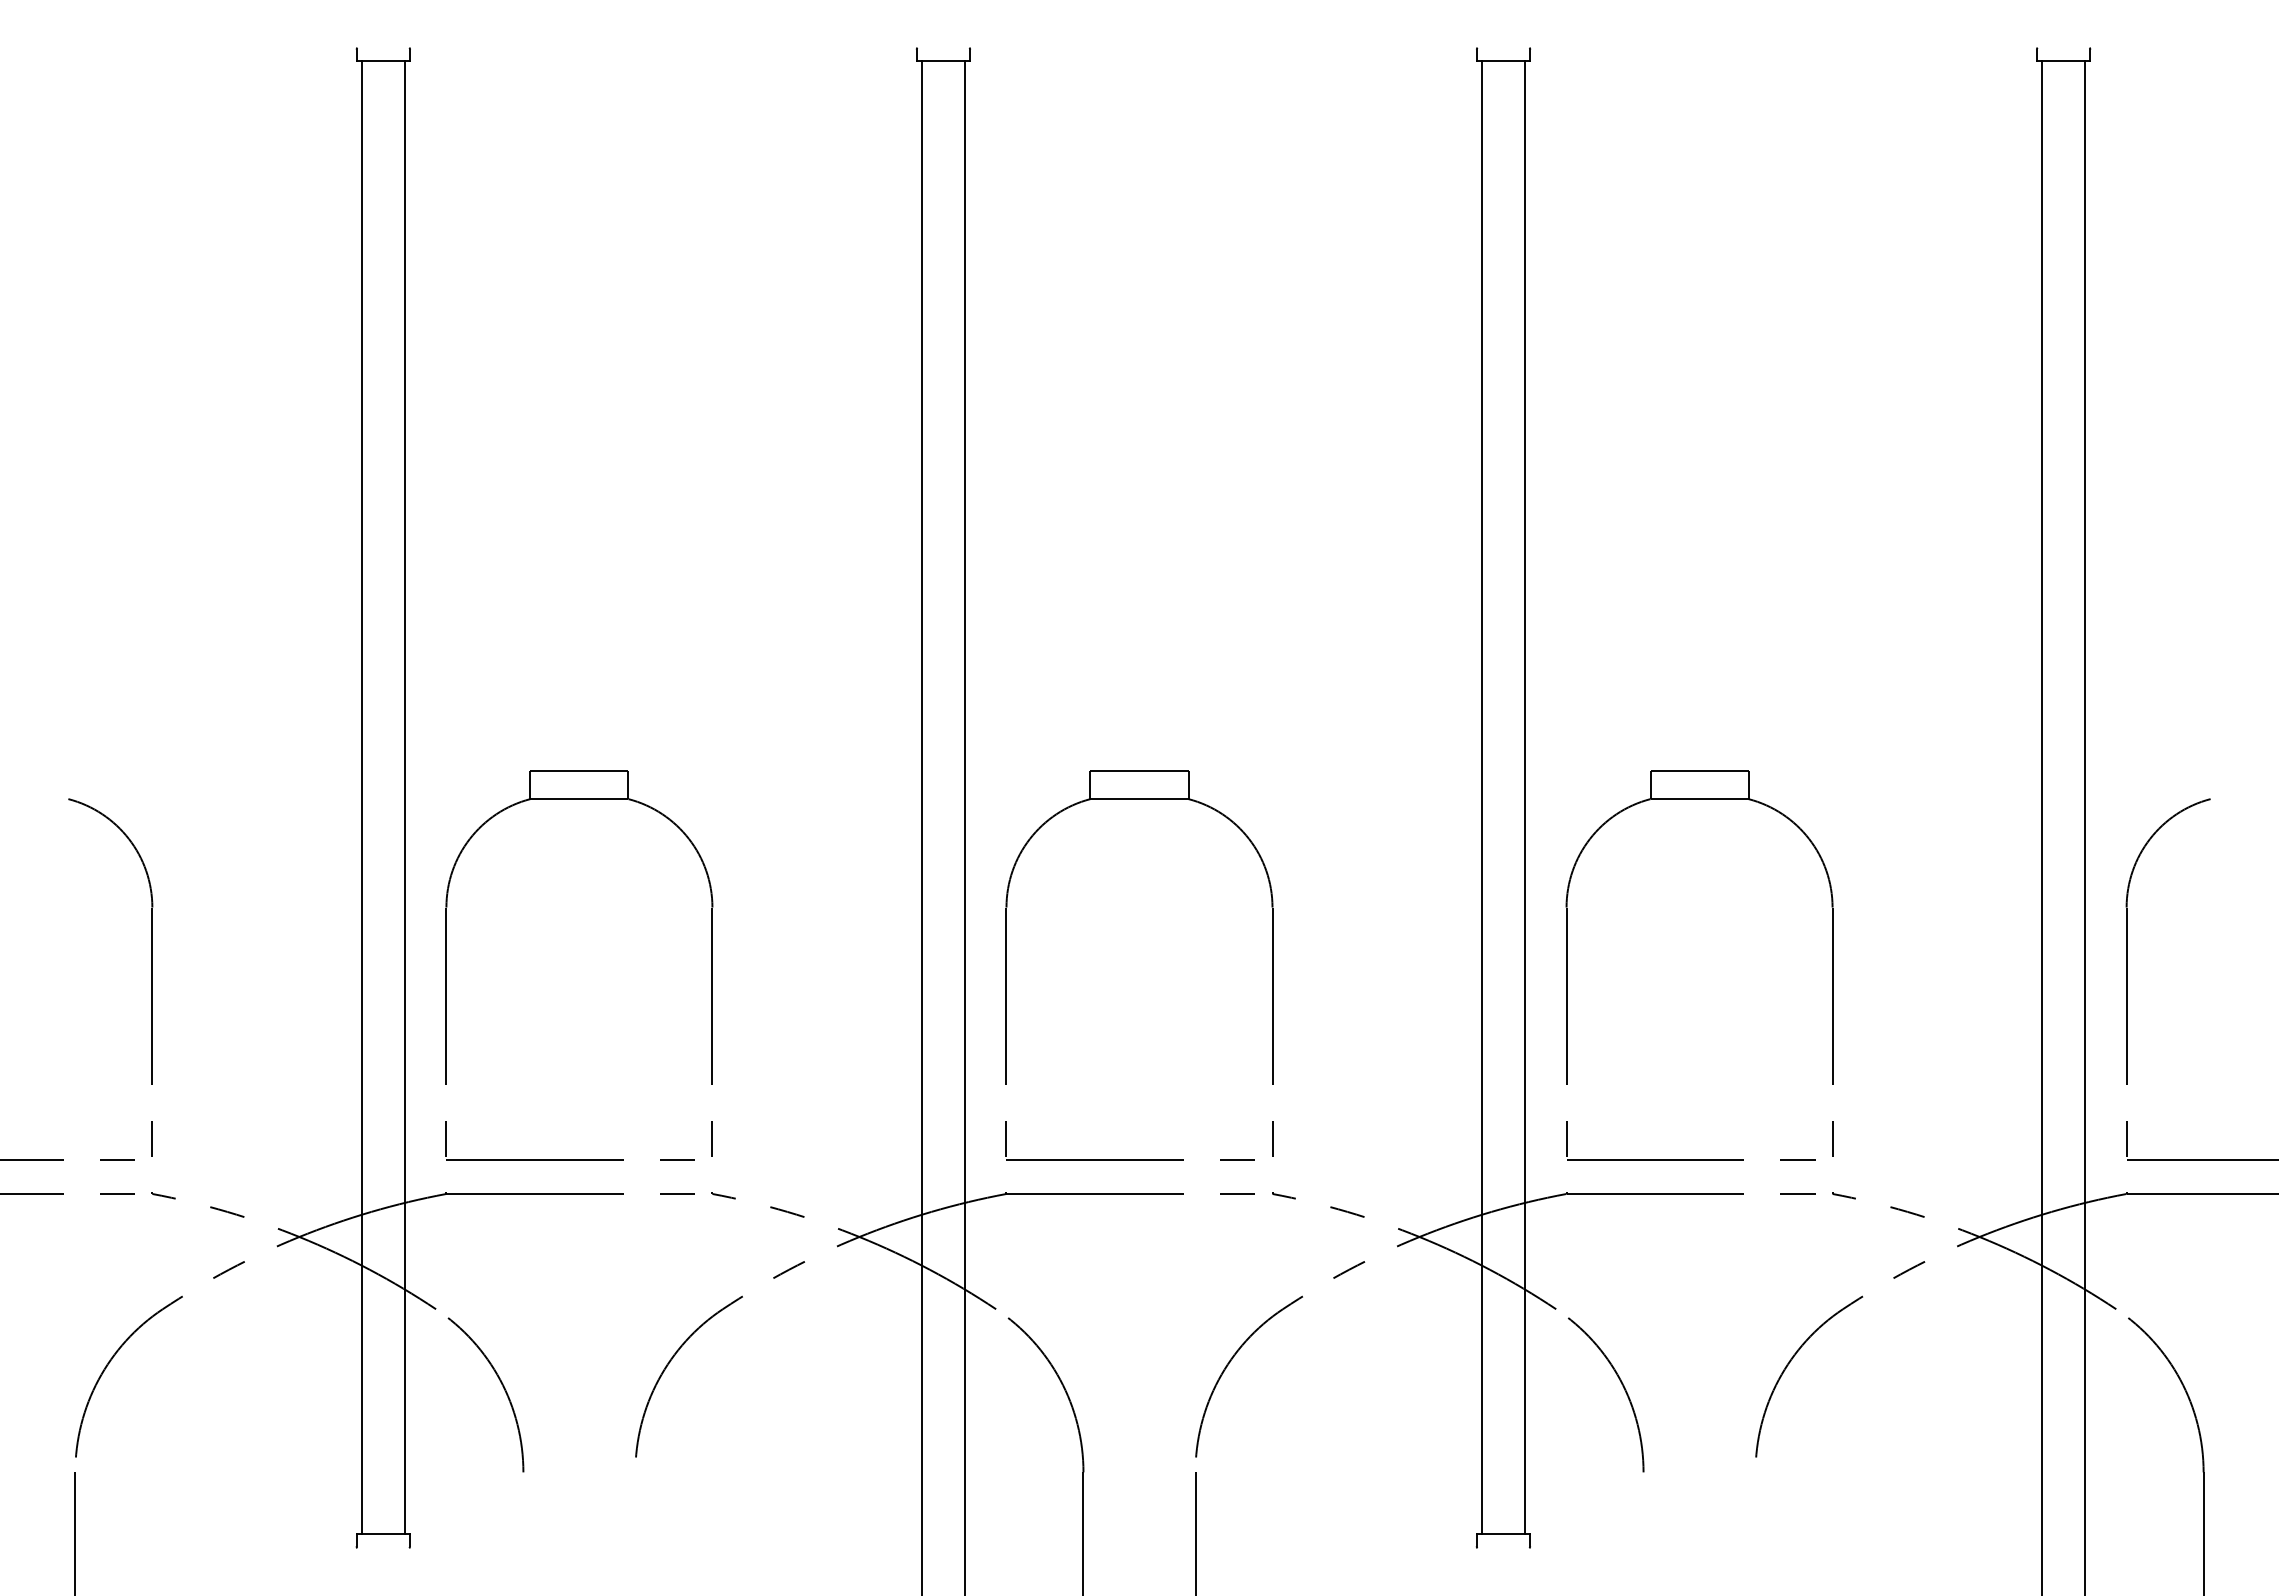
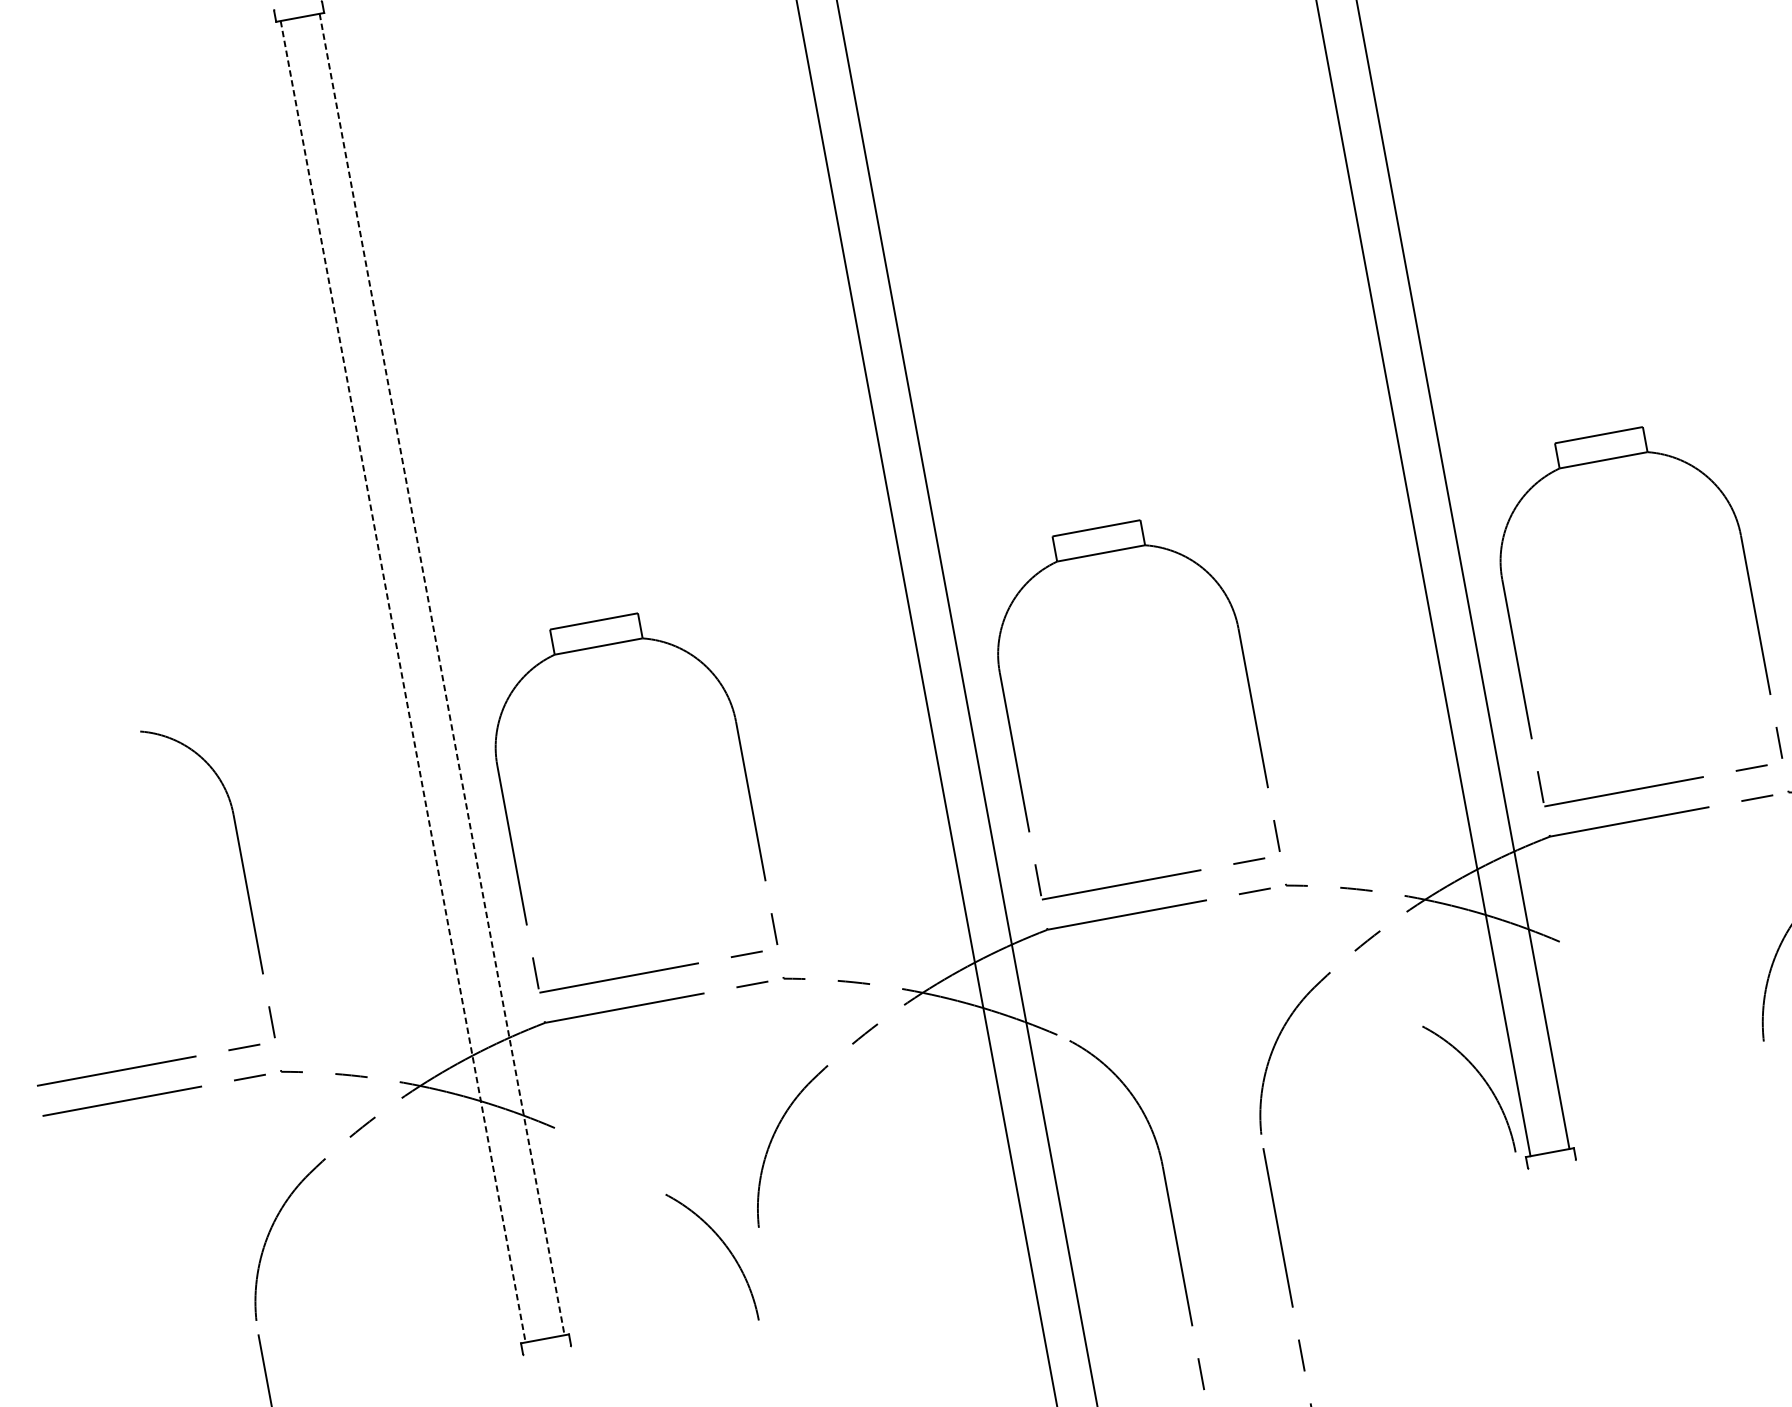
line: (361, 798) -> (403, 682), solid -> dashed
line: (405, 798) -> (442, 674), solid -> dashed
arc: (502, 1386) -> (725, 1246), moved
arc: (1622, 1386) -> (1482, 1078), moved

